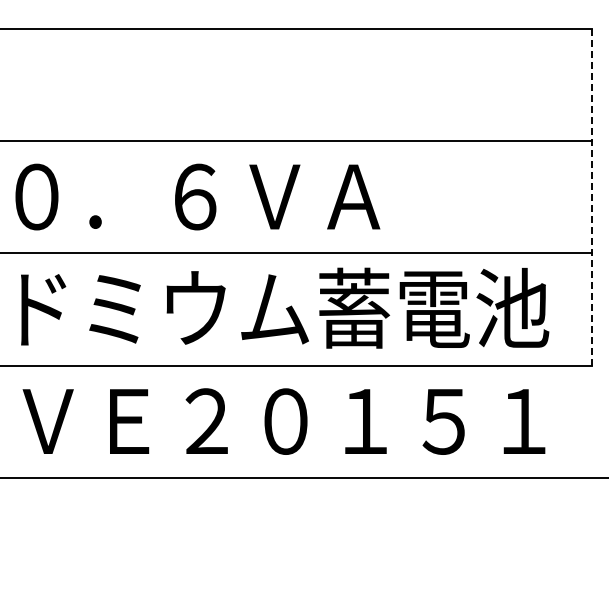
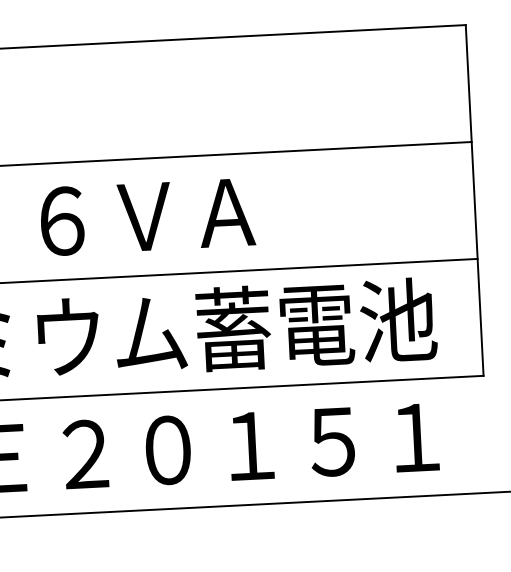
line: (591, 197) -> (474, 200), dashed -> solid

